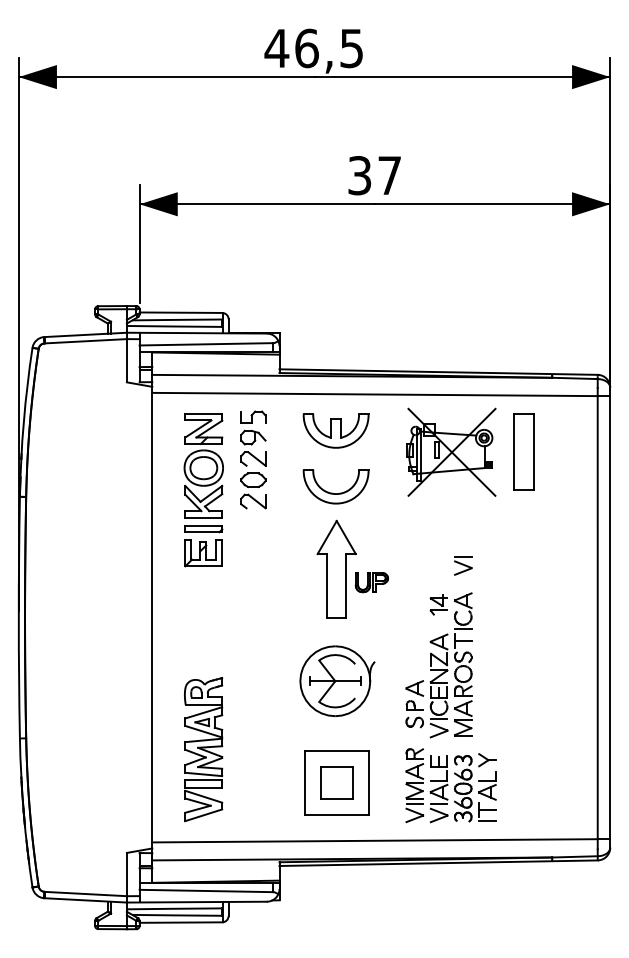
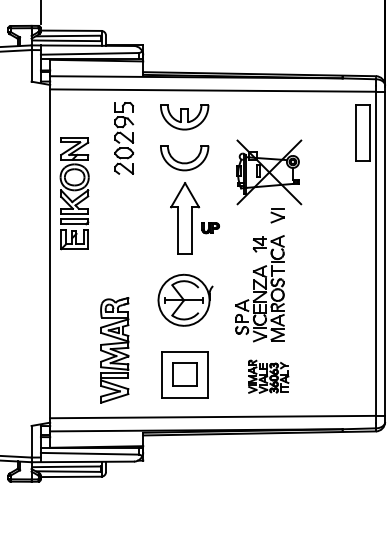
part: (451, 451) -> (269, 171), moved
part: (523, 451) -> (362, 132), moved
part: (203, 490) -> (74, 193), moved
part: (371, 582) -> (210, 228), size x0.7
part: (203, 749) -> (114, 350), moved
part: (450, 785) -> (268, 376), size x0.6

